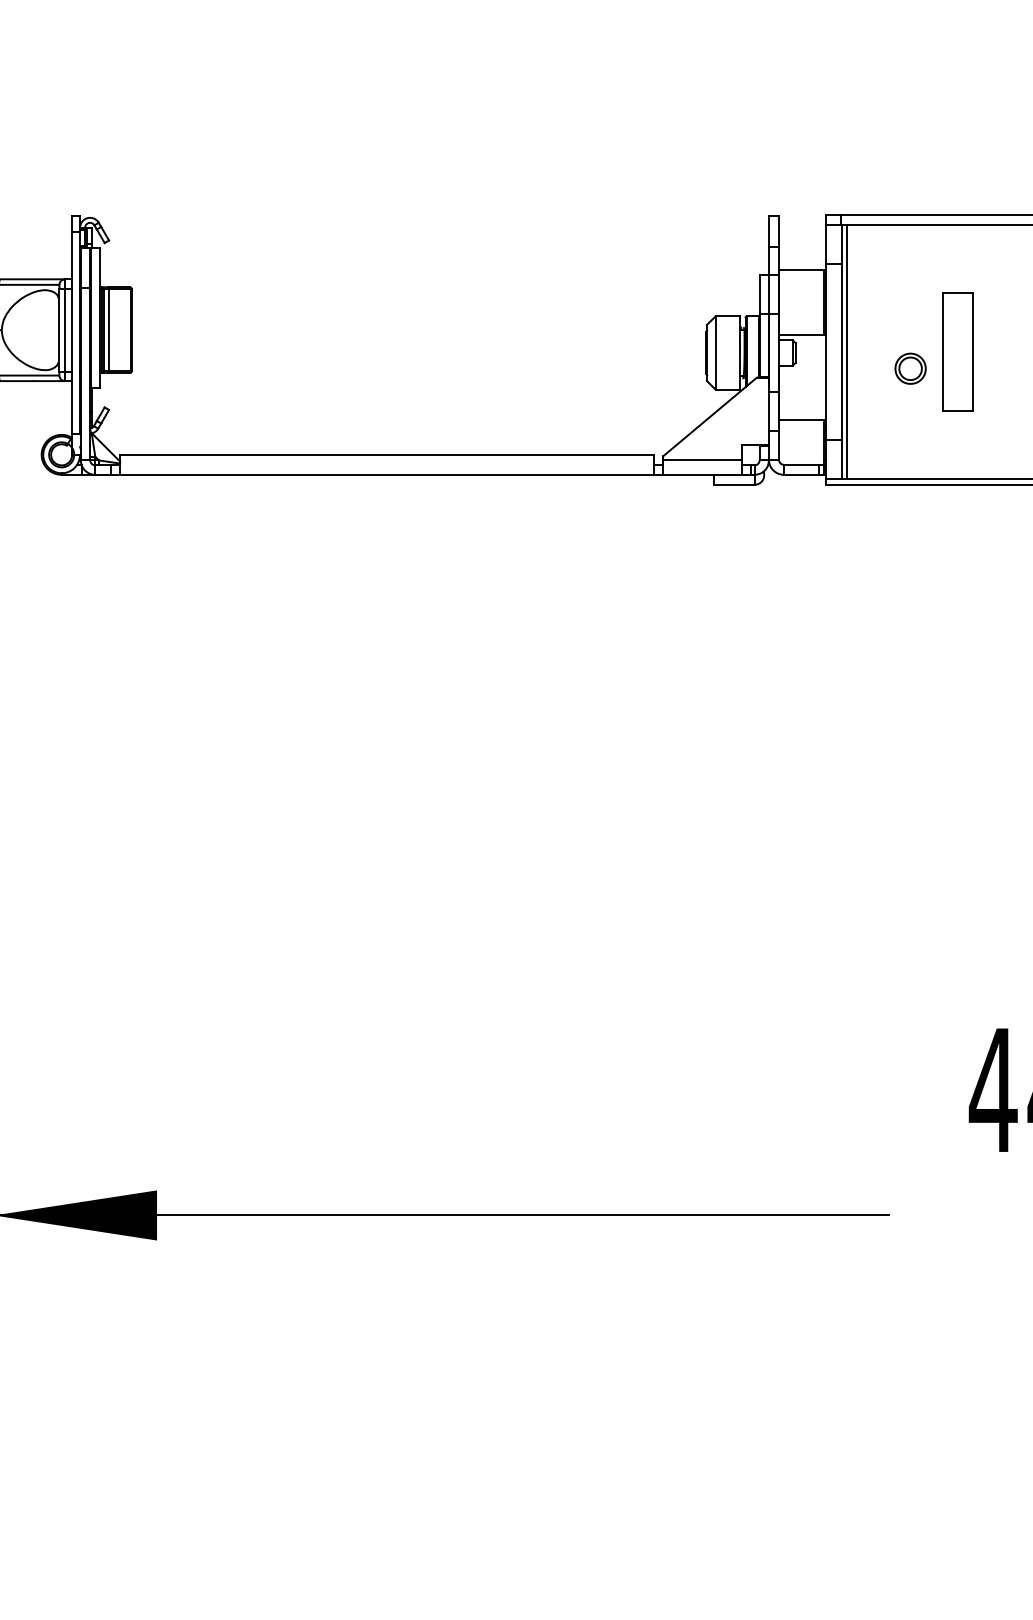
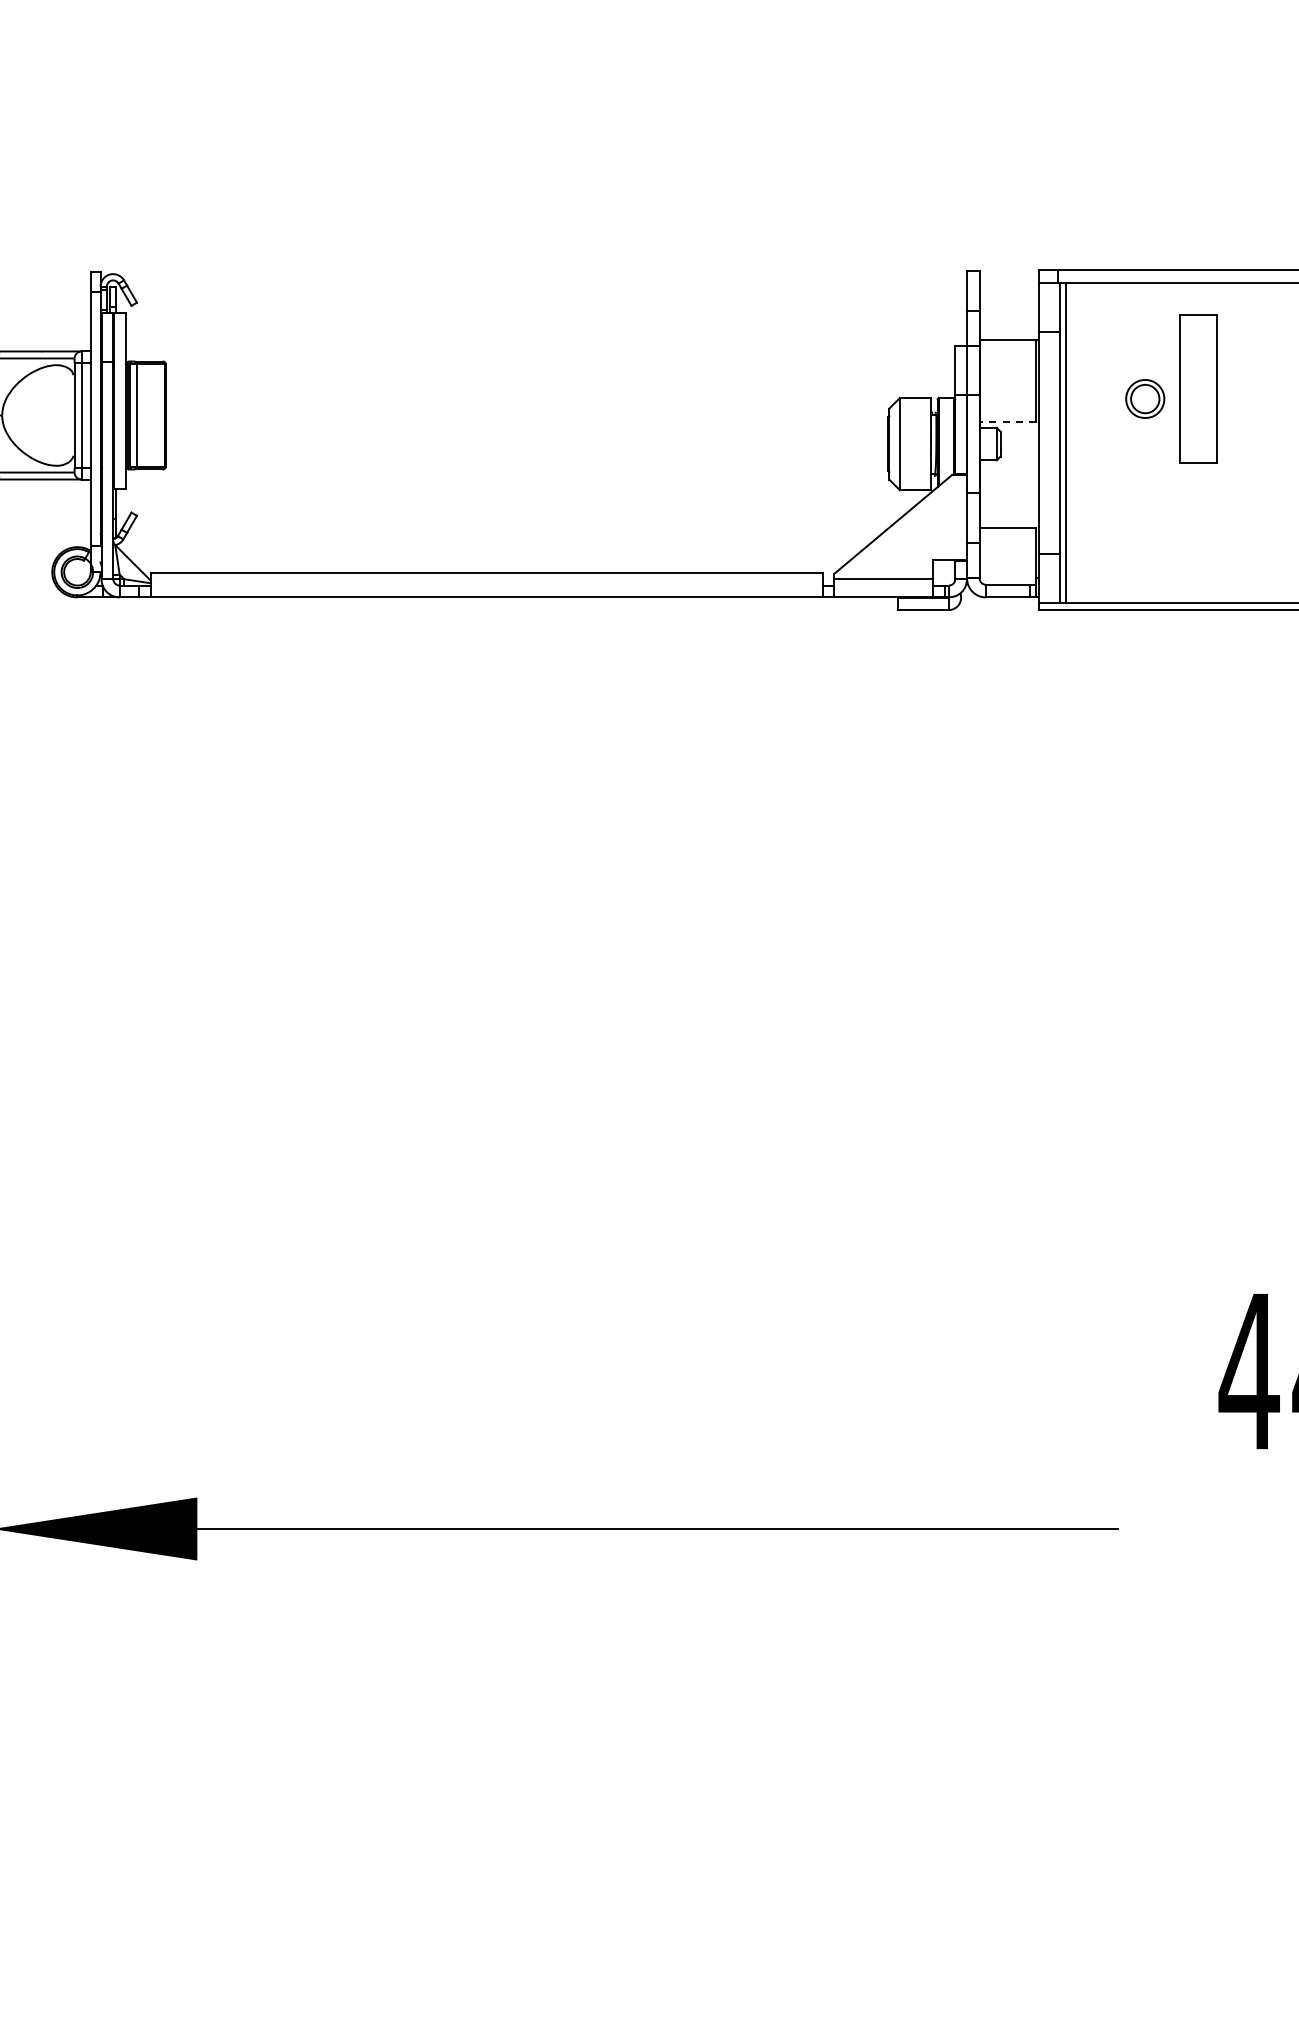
line: (801, 334) -> (1007, 421), solid -> dashed
part: (957, 351) -> (1198, 388), moved
part: (910, 368) -> (1145, 398), moved

